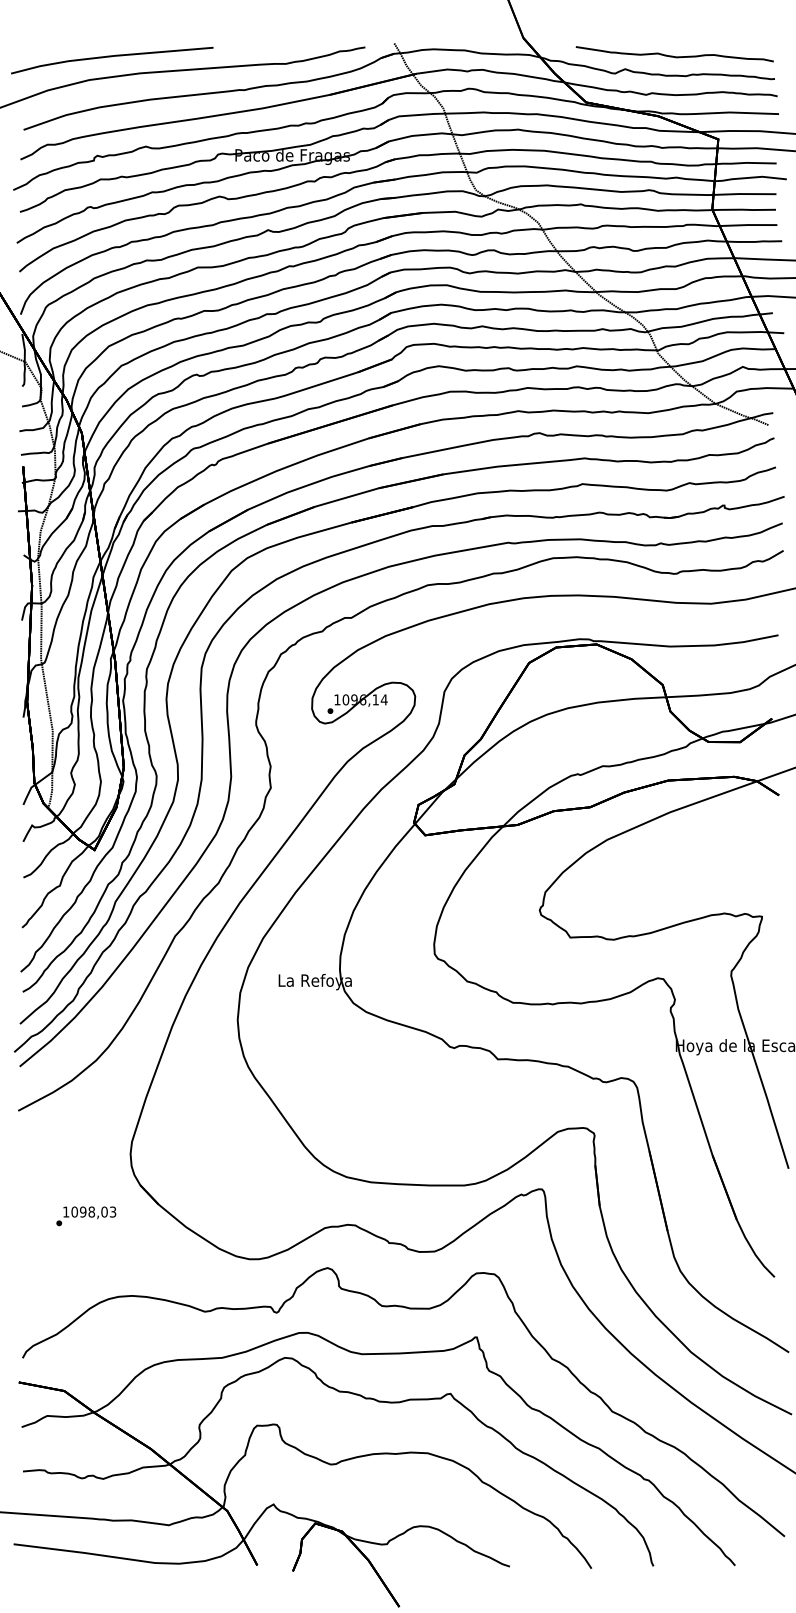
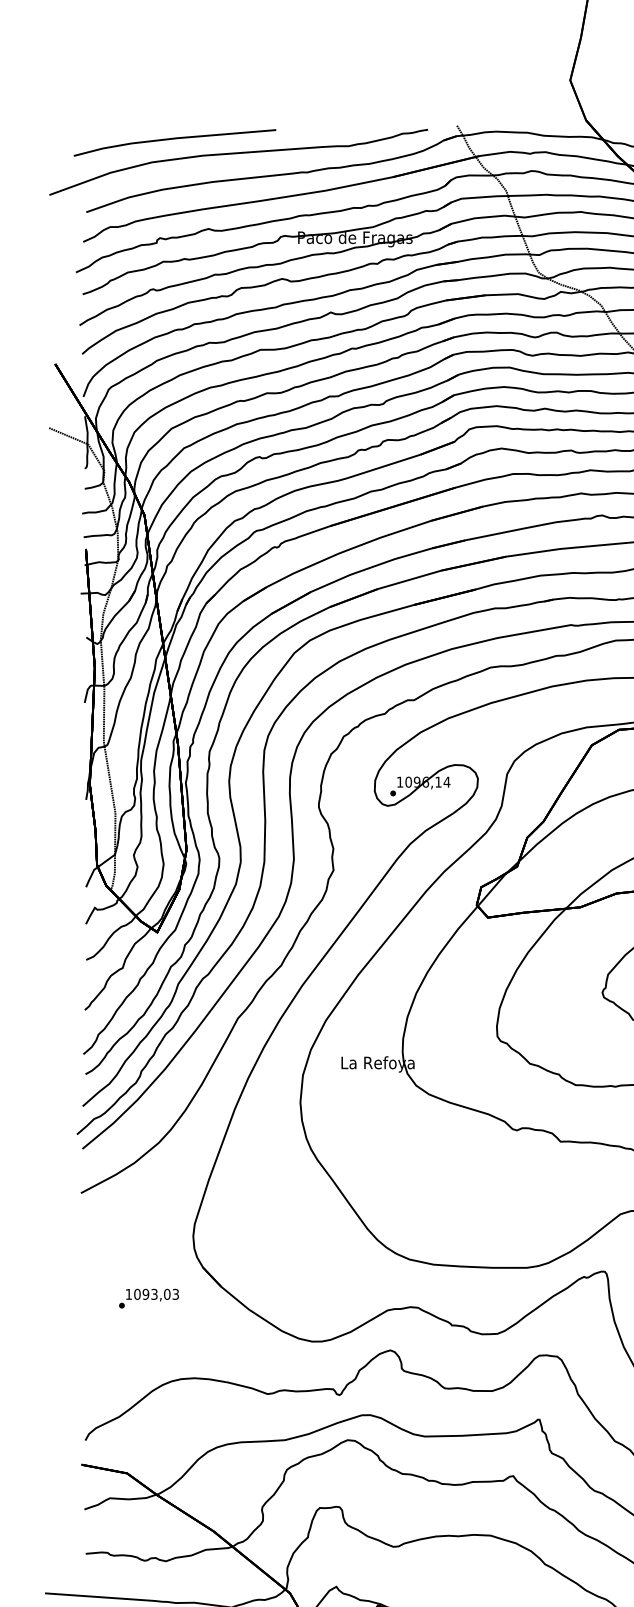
text: (91, 1211) -> (154, 1293), 1098,03 -> 1093,03

